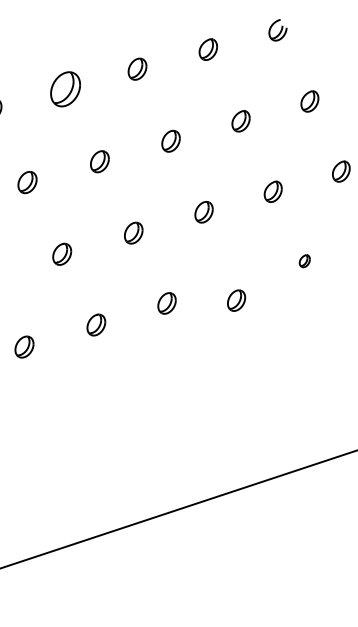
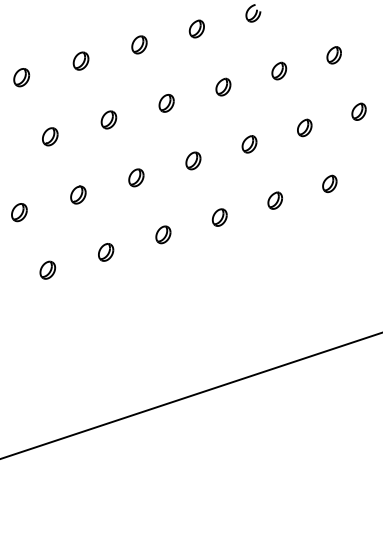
part: (64, 88) -> (80, 60), size x0.62
part: (304, 261) -> (274, 200), size x1.67
part: (236, 300) -> (219, 217), moved

